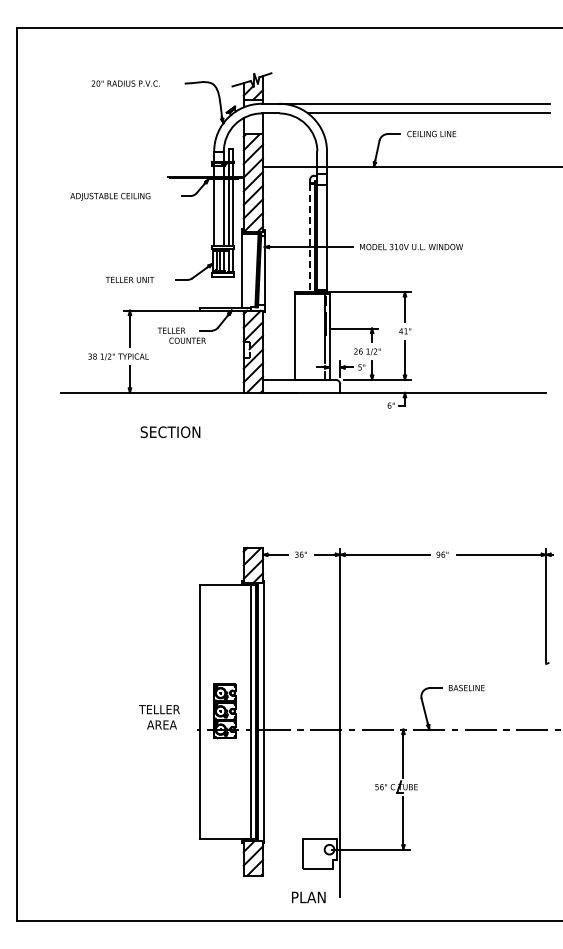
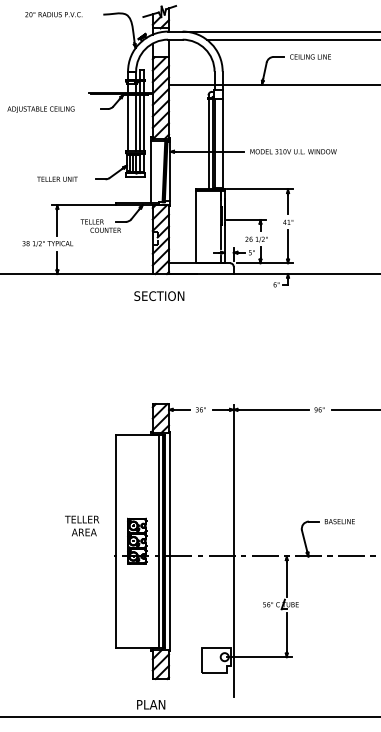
line: (310, 238) -> (208, 144), dashed -> solid
text: (170, 432) -> (159, 296), moved
text: (159, 717) -> (82, 526), moved
text: (308, 897) -> (150, 704), moved

